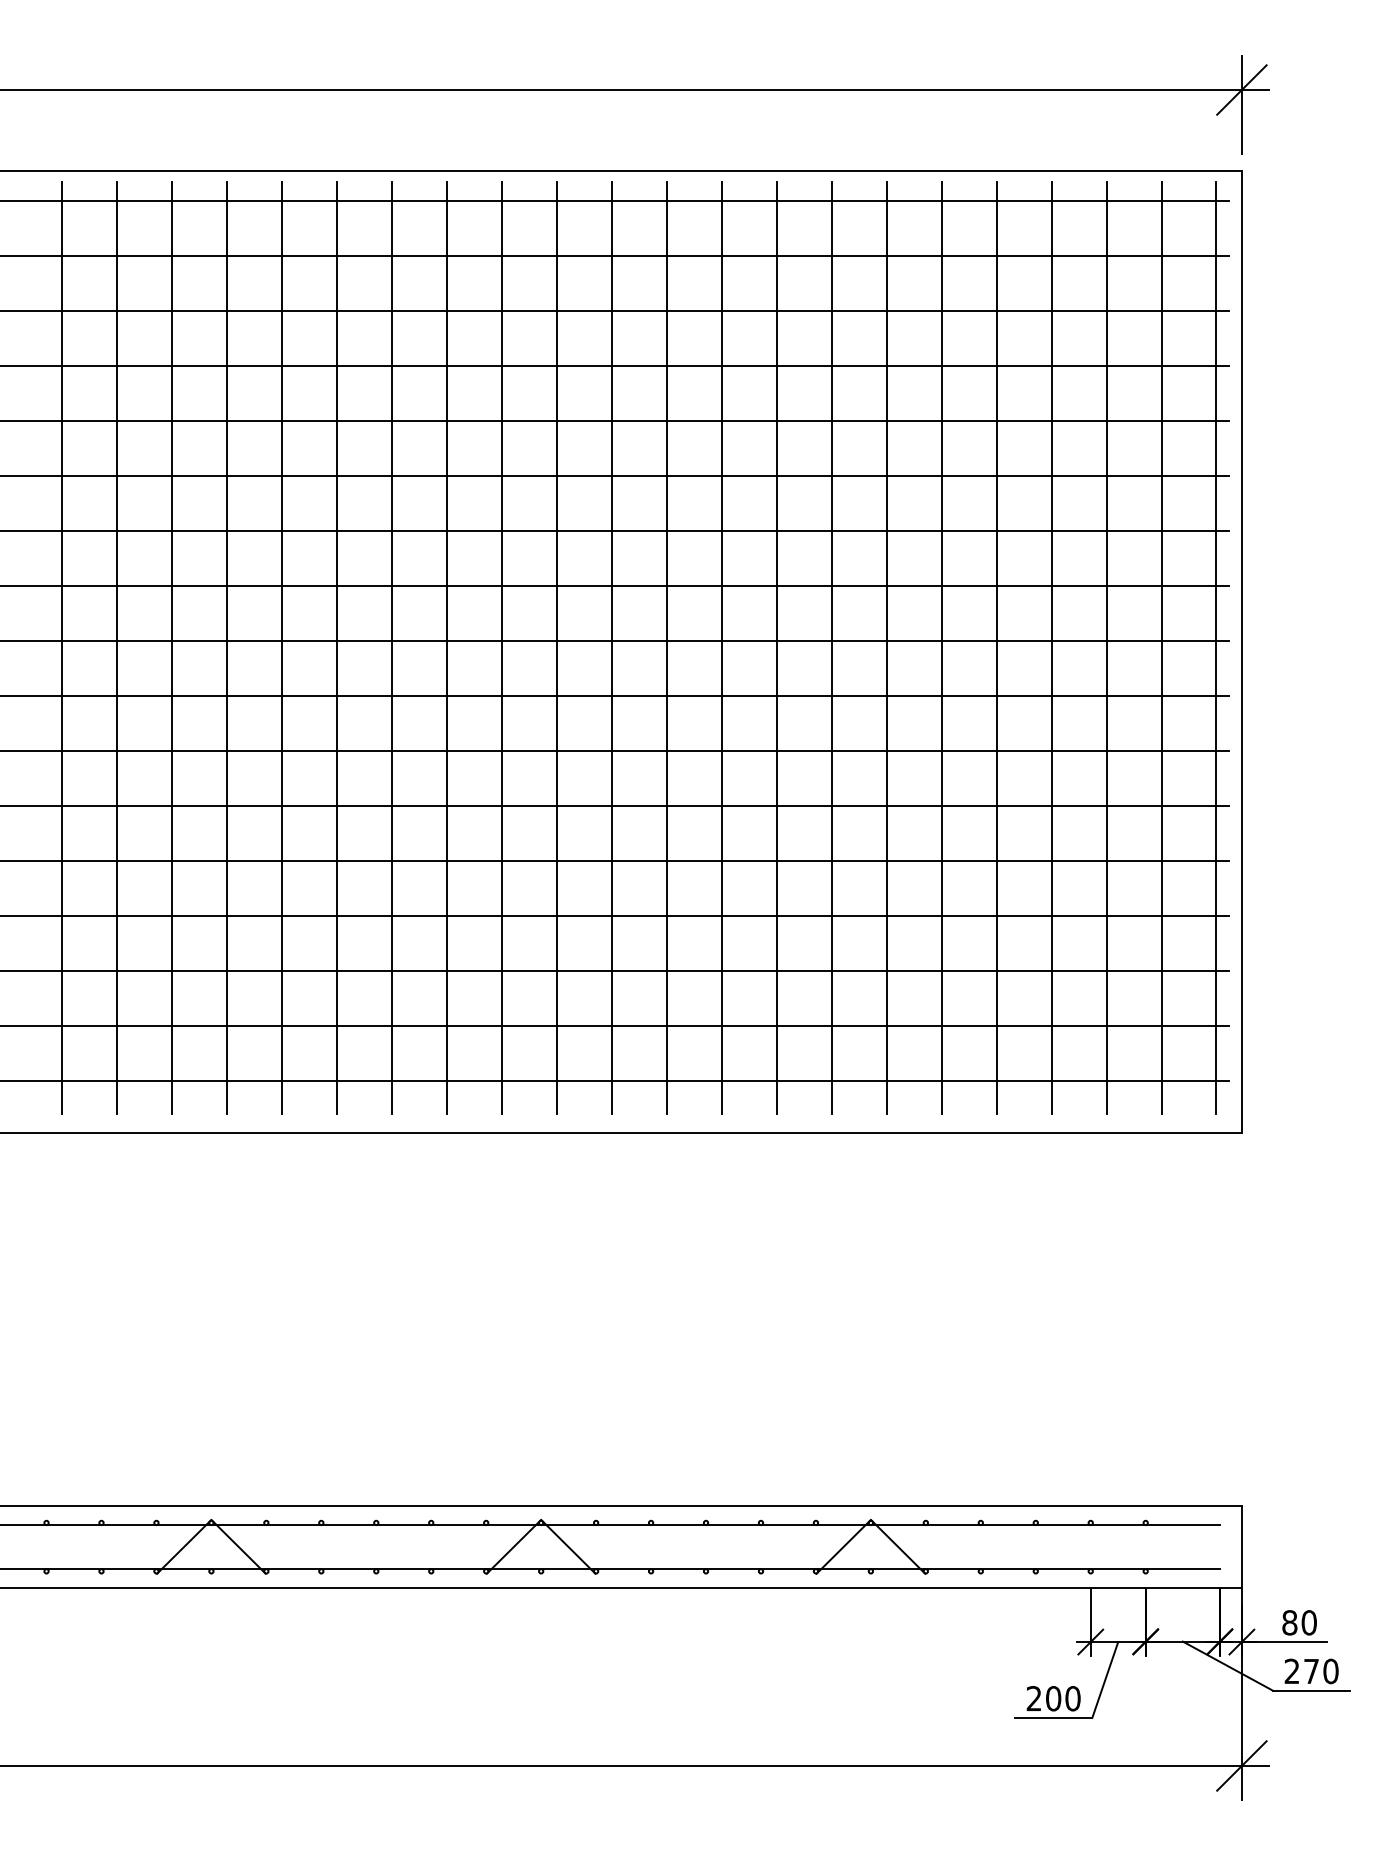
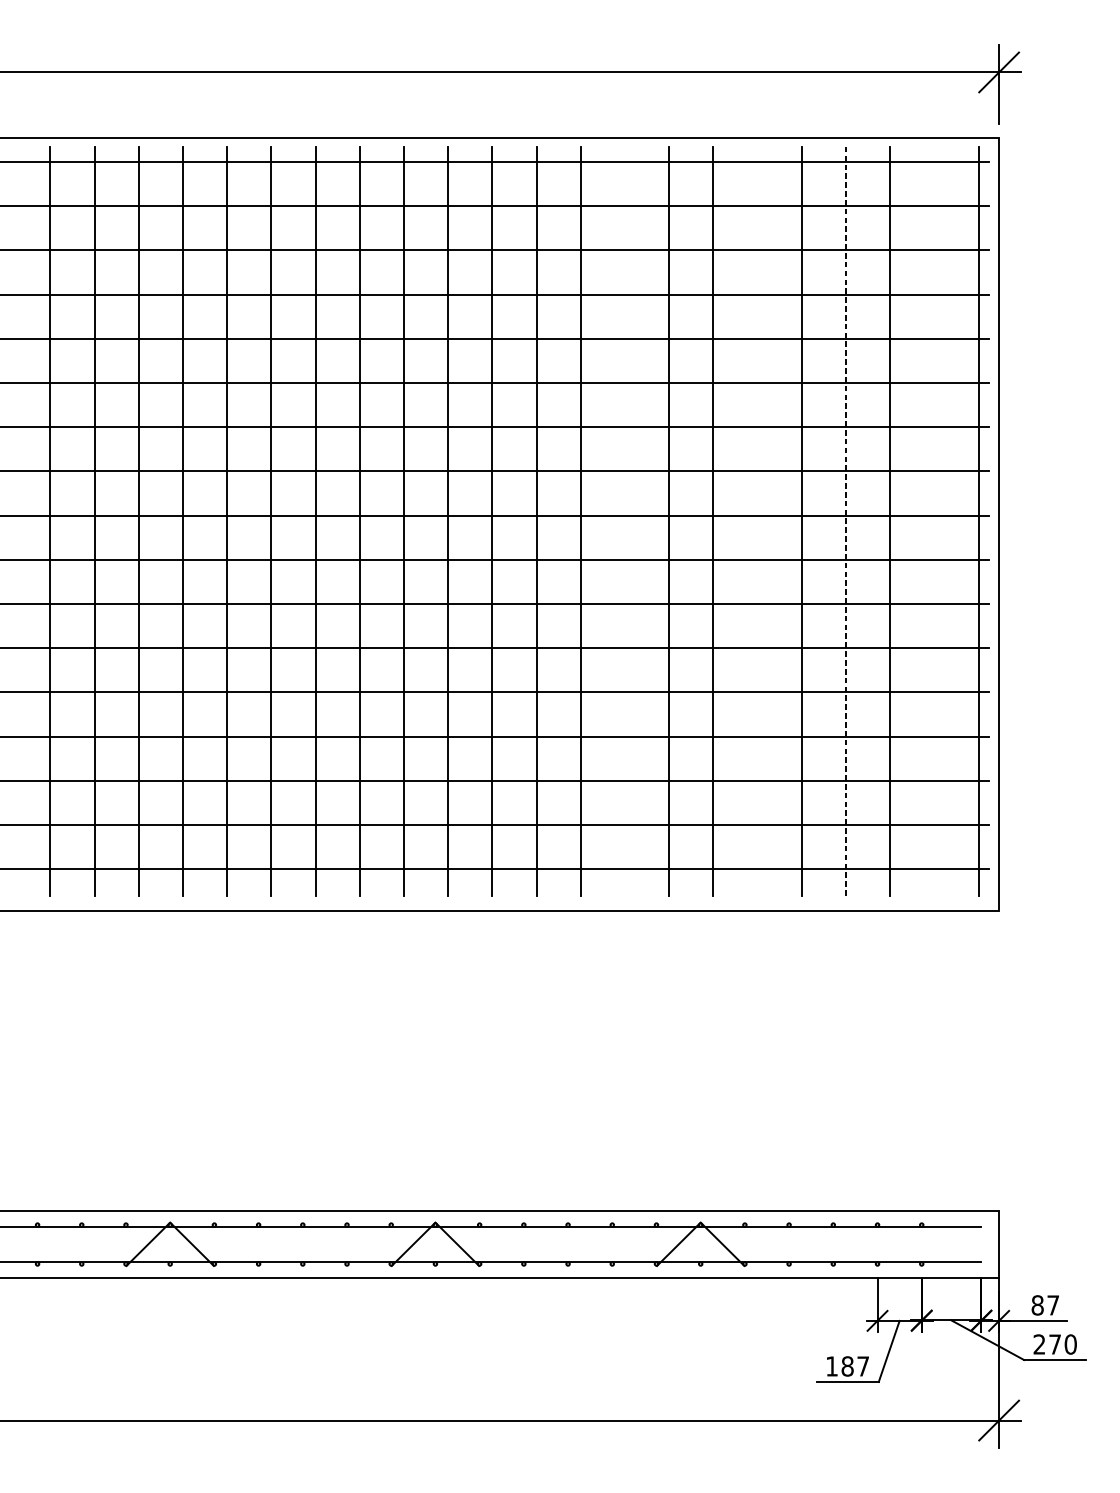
line: (776, 647) -> (624, 520), removed
line: (941, 647) -> (757, 520), removed
line: (1051, 647) -> (845, 520), solid -> dashed
line: (1161, 647) -> (934, 520), removed
text: (1308, 1622) -> (1052, 1305), 80 -> 87
text: (1053, 1698) -> (847, 1366), 200 -> 187

